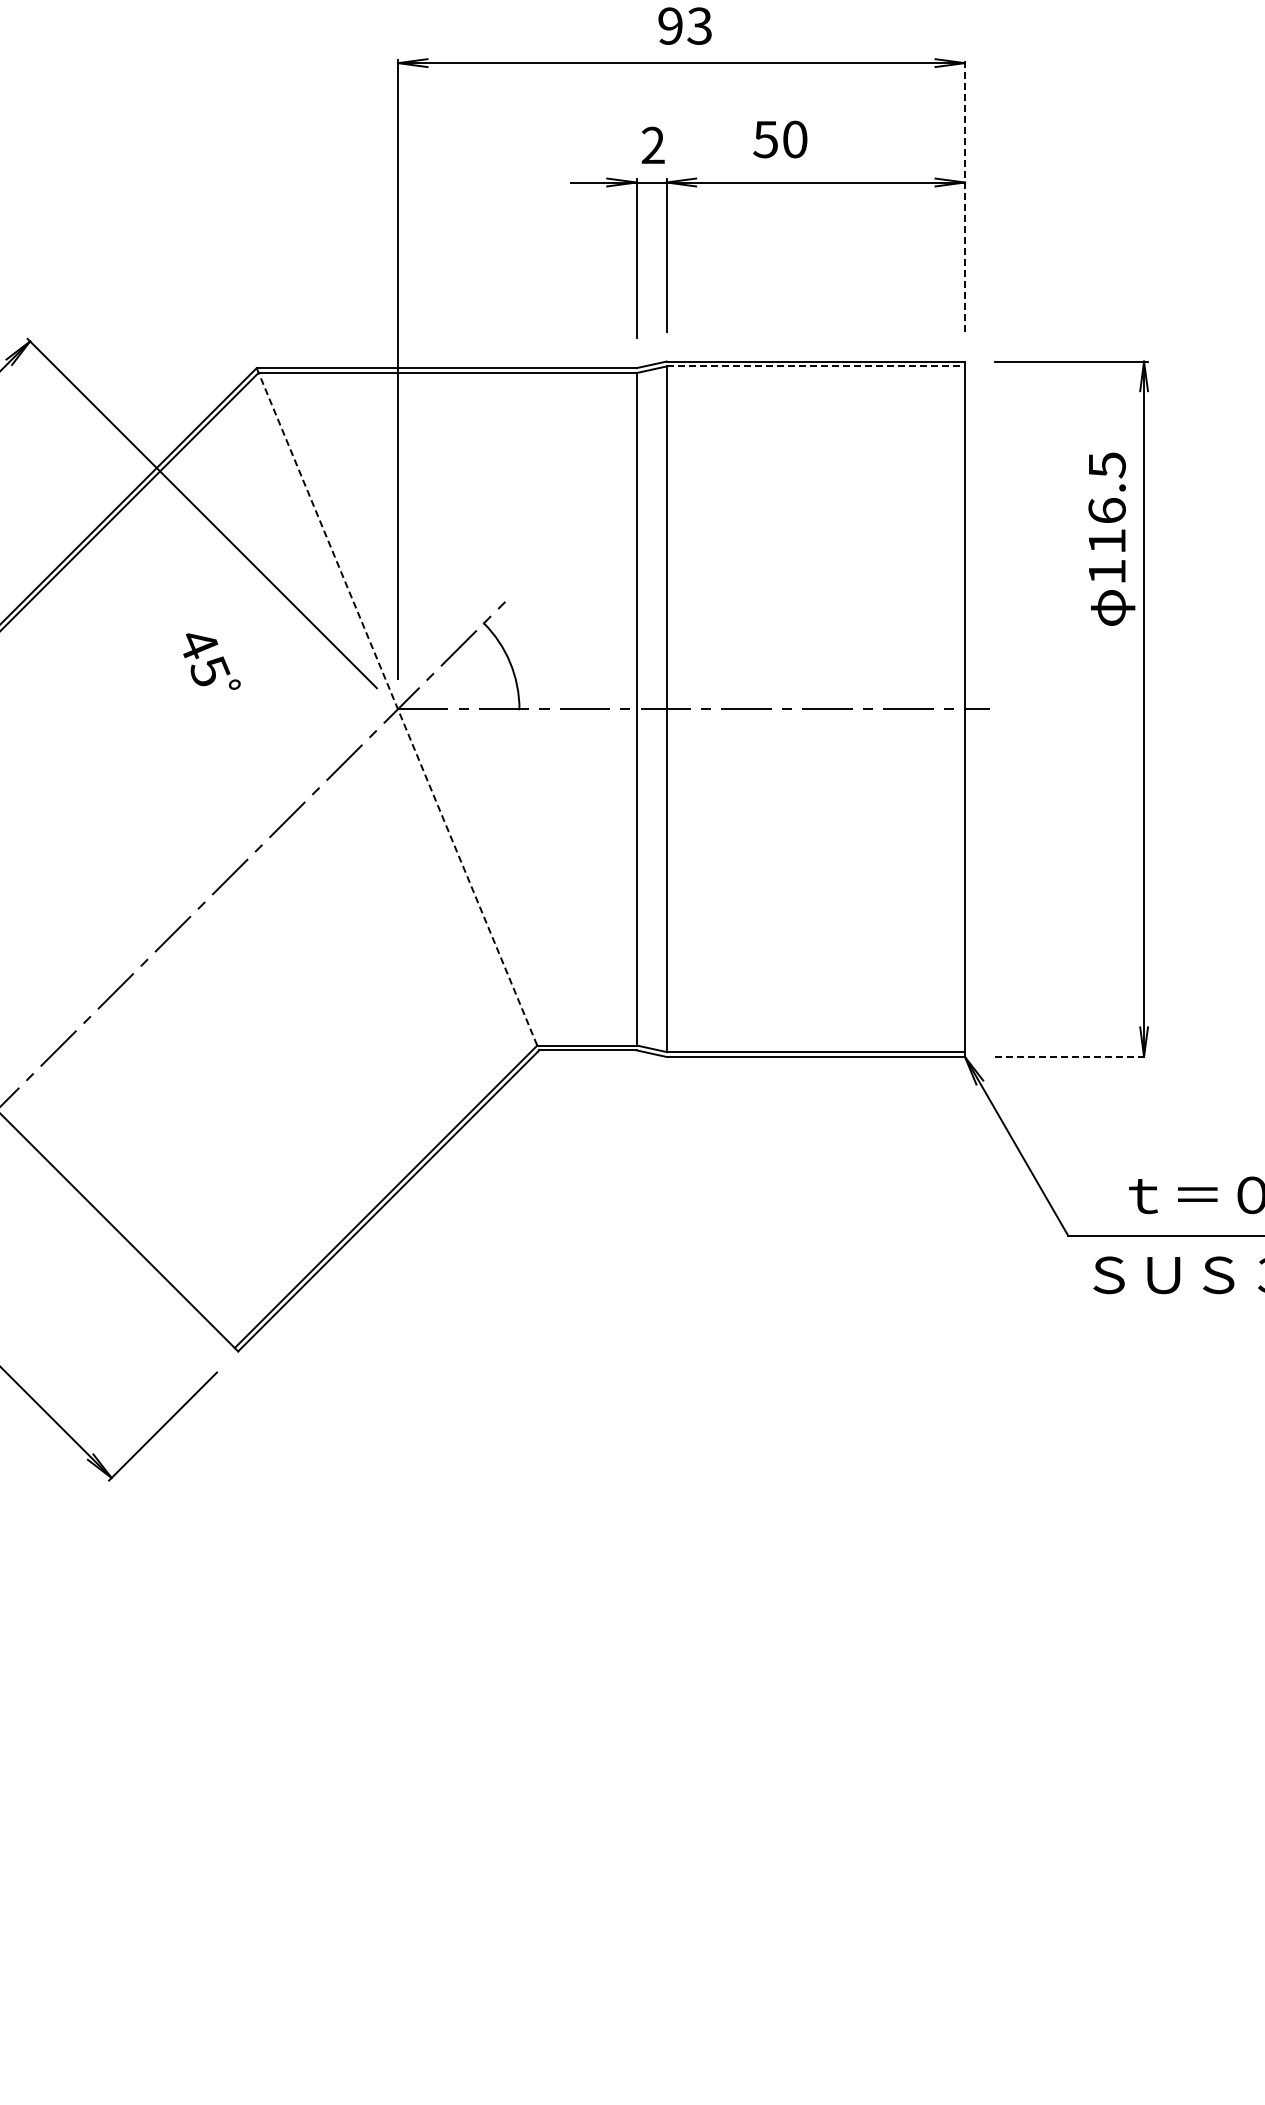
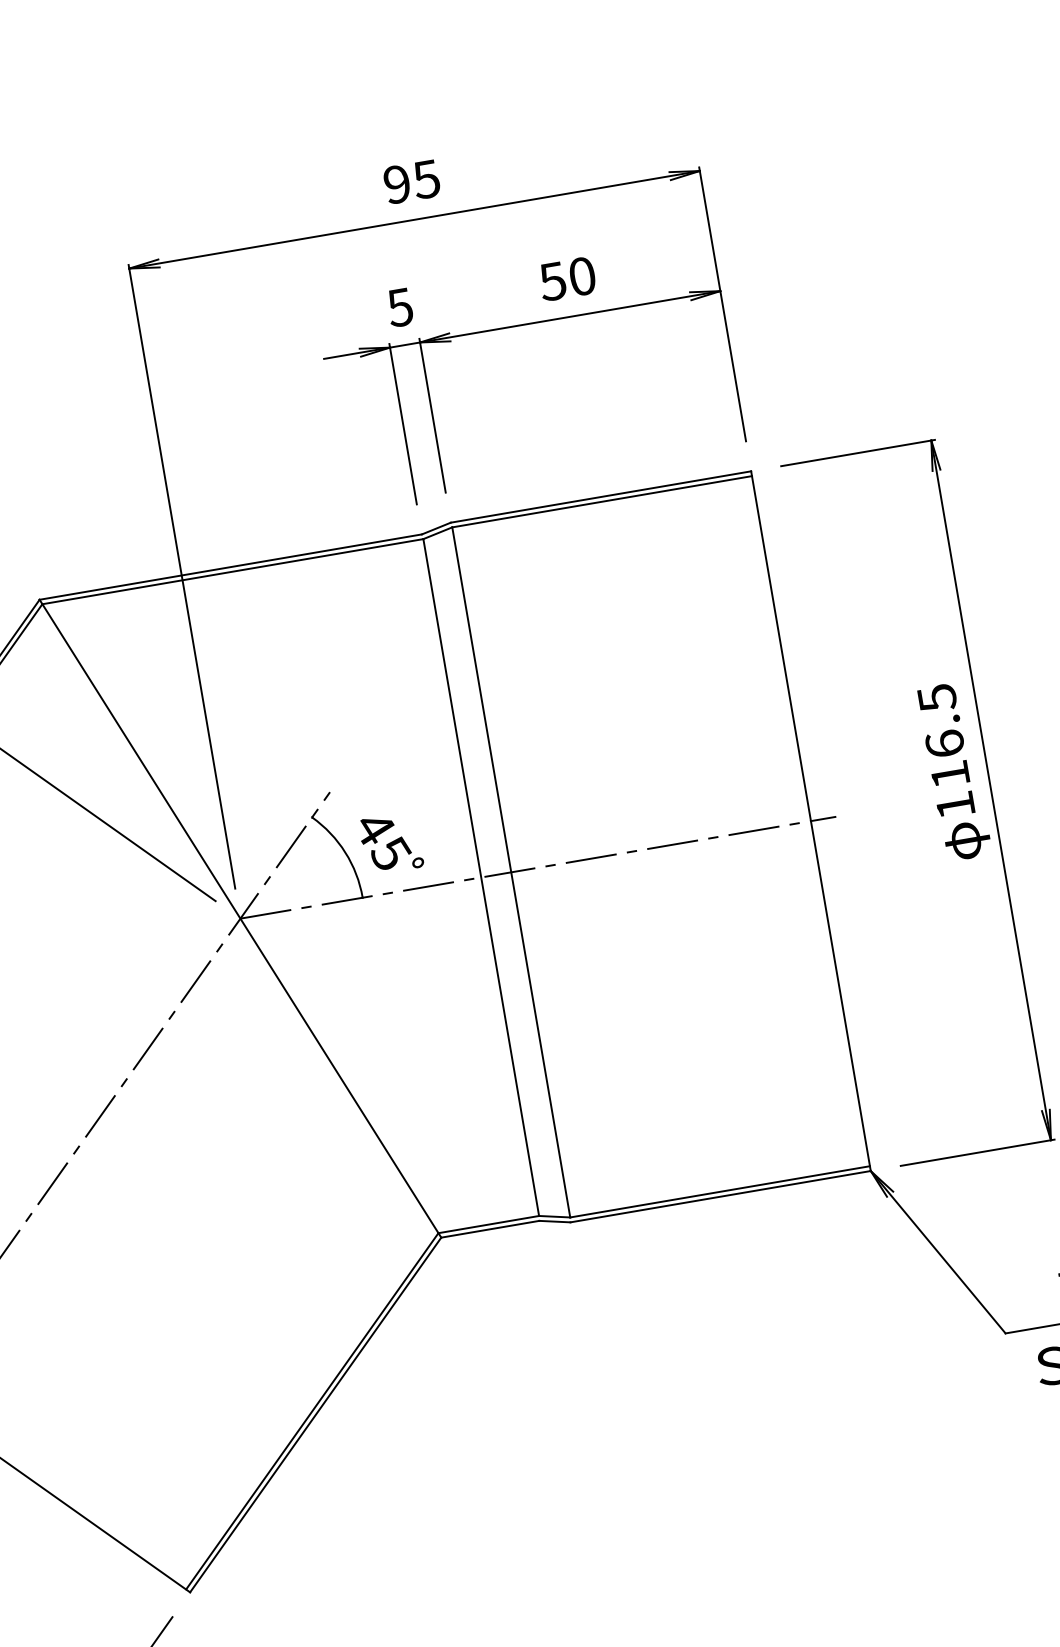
text: (699, 25) -> (426, 178), 93 -> 95
text: (780, 139) -> (567, 278), moved
text: (652, 145) -> (399, 307), 2 -> 5
line: (964, 195) -> (722, 304), dashed -> solid
line: (816, 366) -> (602, 501), dashed -> solid
text: (1111, 538) -> (954, 771), moved
text: (211, 661) -> (390, 843), moved
line: (398, 709) -> (241, 918), dashed -> solid
line: (1071, 1056) -> (977, 1152), dashed -> solid

